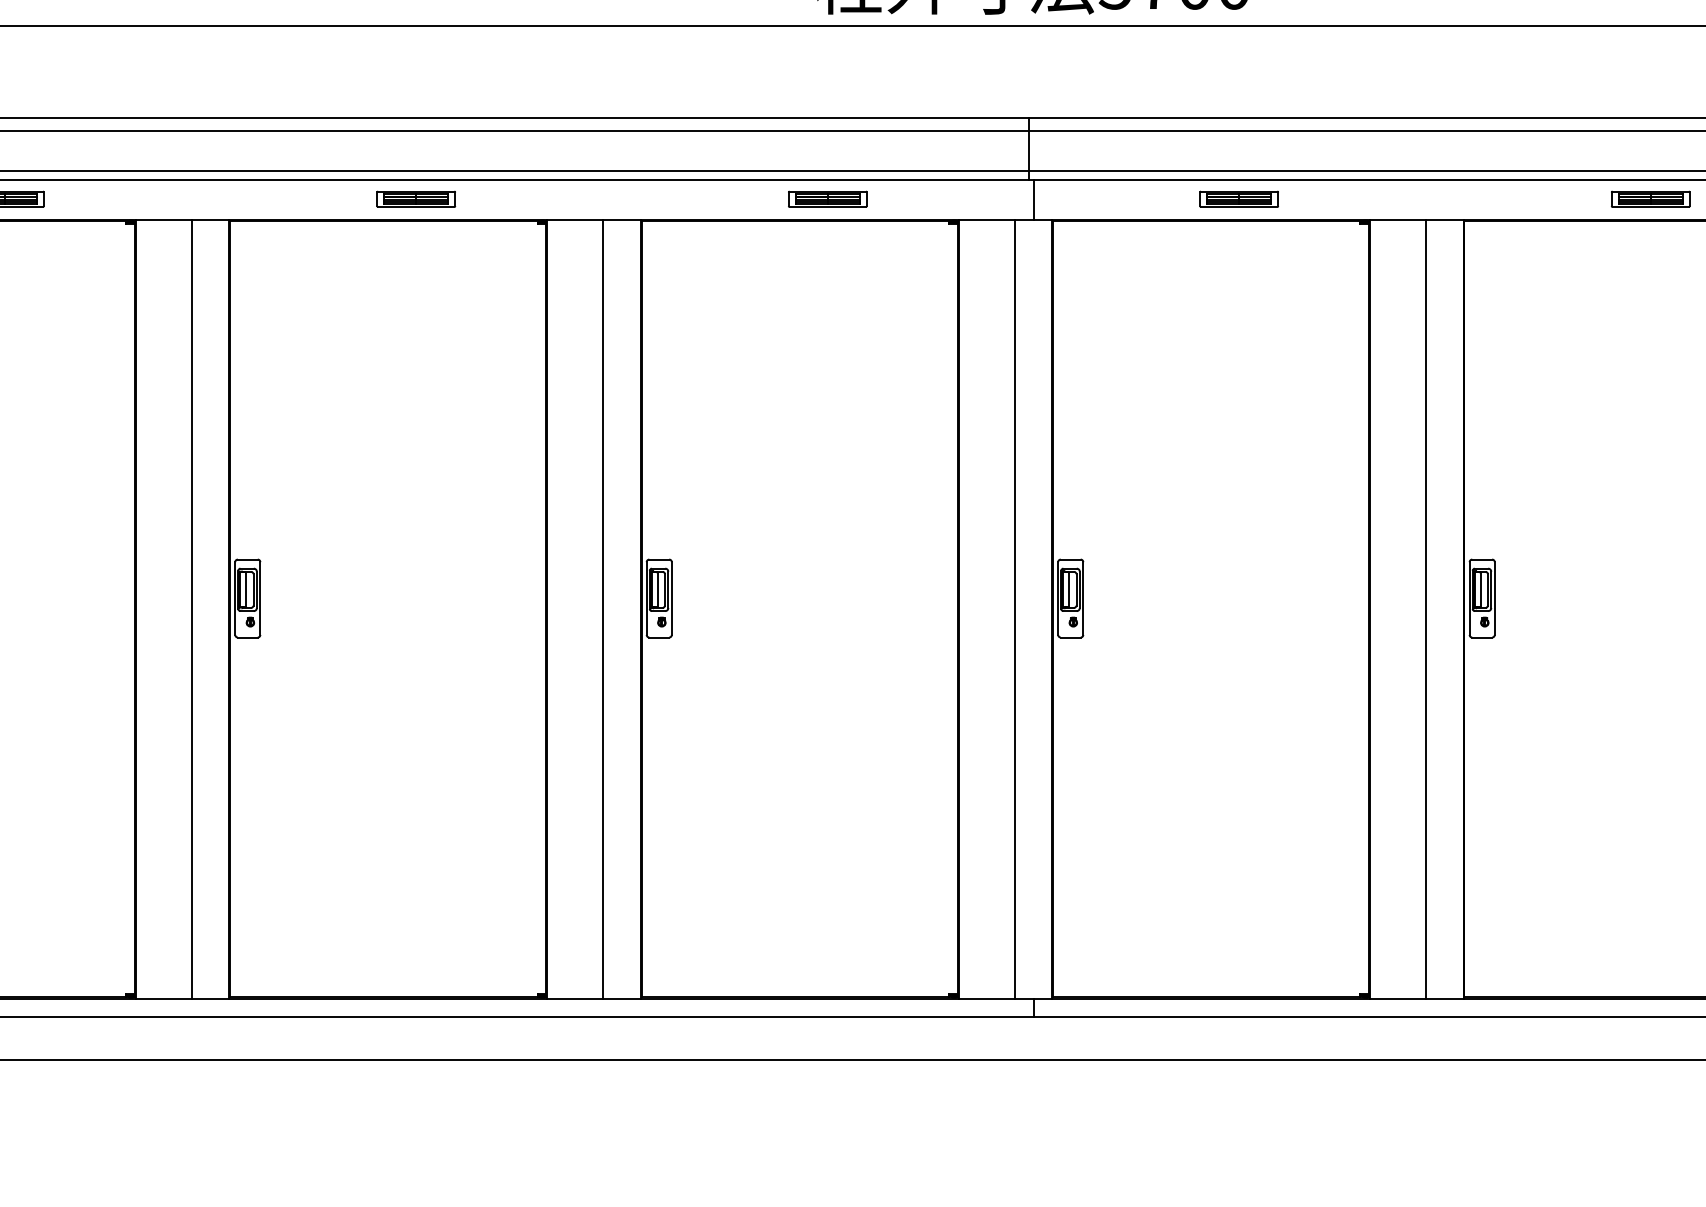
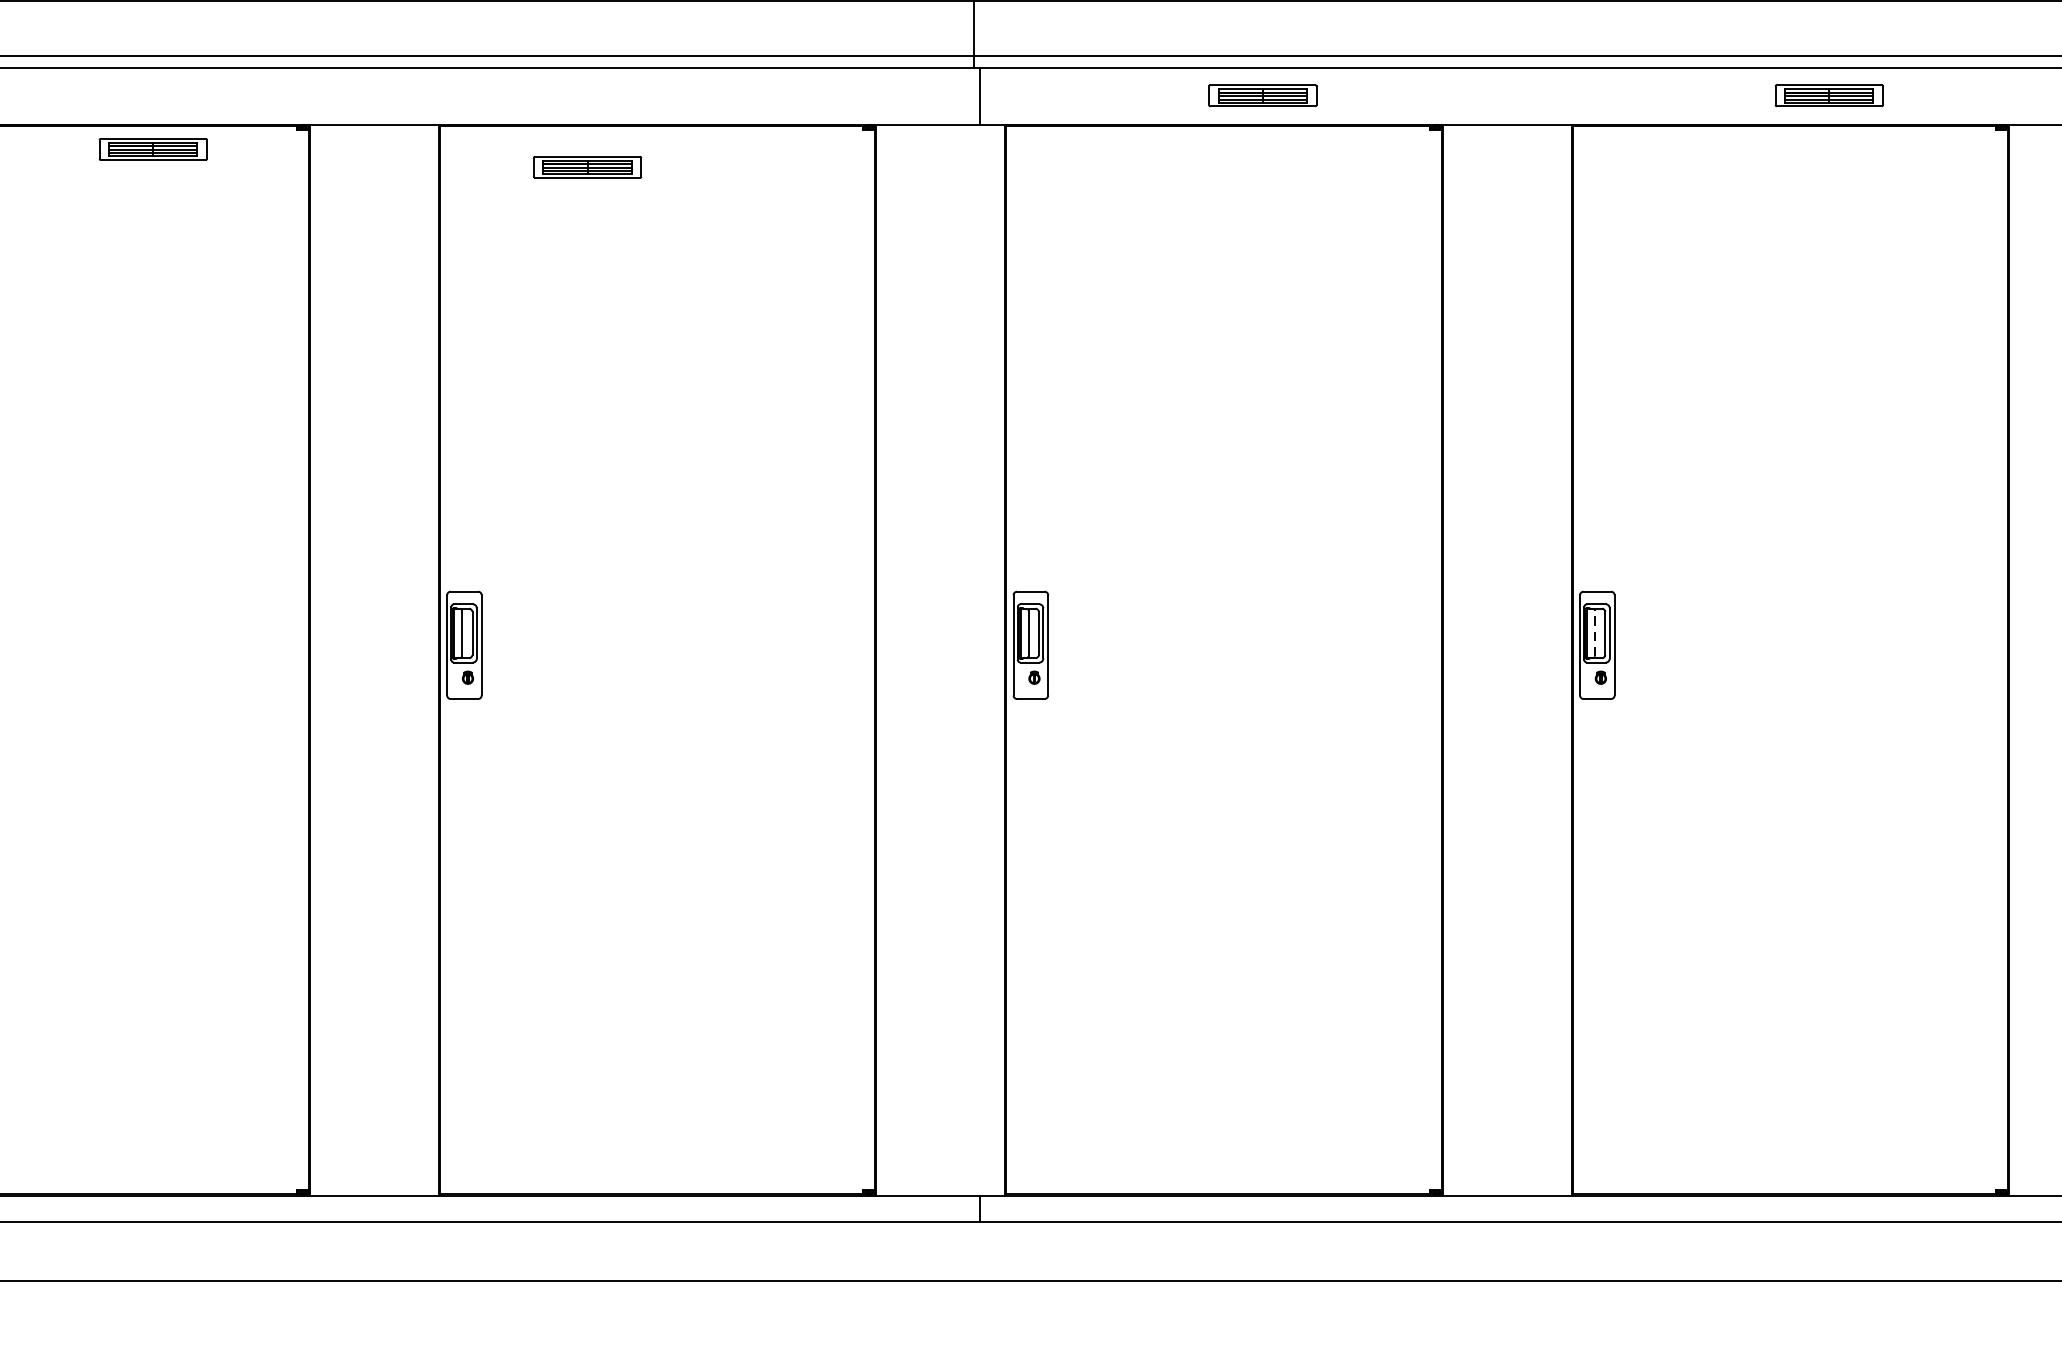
part: (416, 198) -> (153, 148), moved
part: (827, 198) -> (587, 166), moved
line: (1480, 589) -> (1594, 632), solid -> dashed
line: (603, 609) -> (387, 660), removed
line: (1014, 609) -> (953, 660), removed
line: (1426, 609) -> (1520, 660), removed

